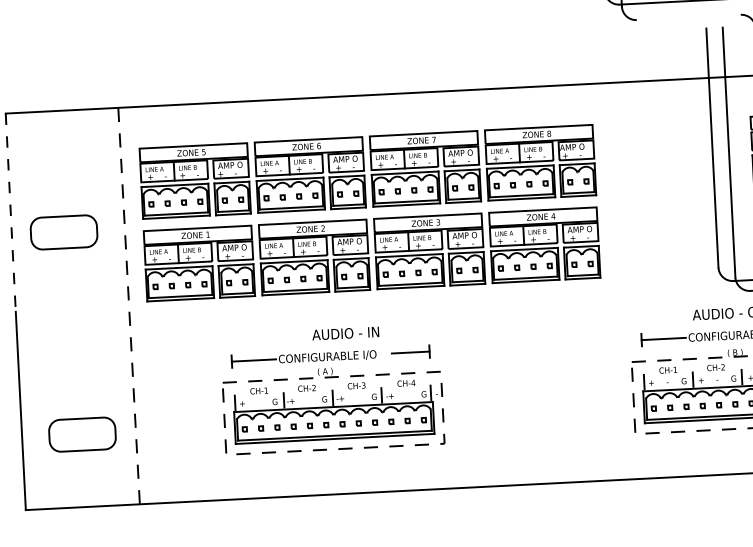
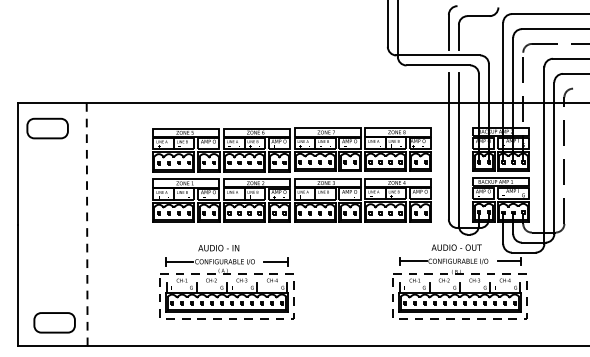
line: (688, 17) -> (438, 65), added
part: (368, 211) -> (291, 174), moved
line: (10, 212) -> (17, 163), dashed -> solid
part: (63, 232) -> (47, 128), moved
part: (332, 400) -> (226, 288), moved
part: (82, 434) -> (54, 322), moved

